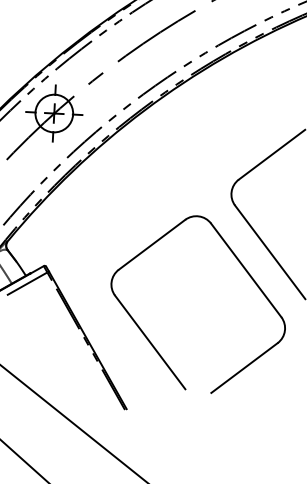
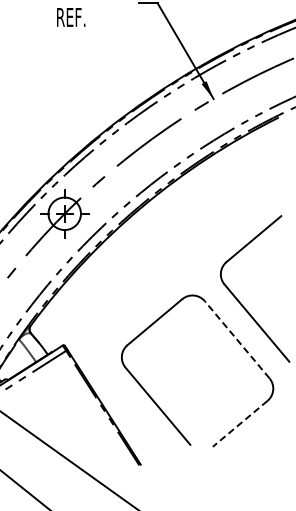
line: (245, 270) -> (236, 339), solid -> dashed
line: (244, 367) -> (240, 423), solid -> dashed

